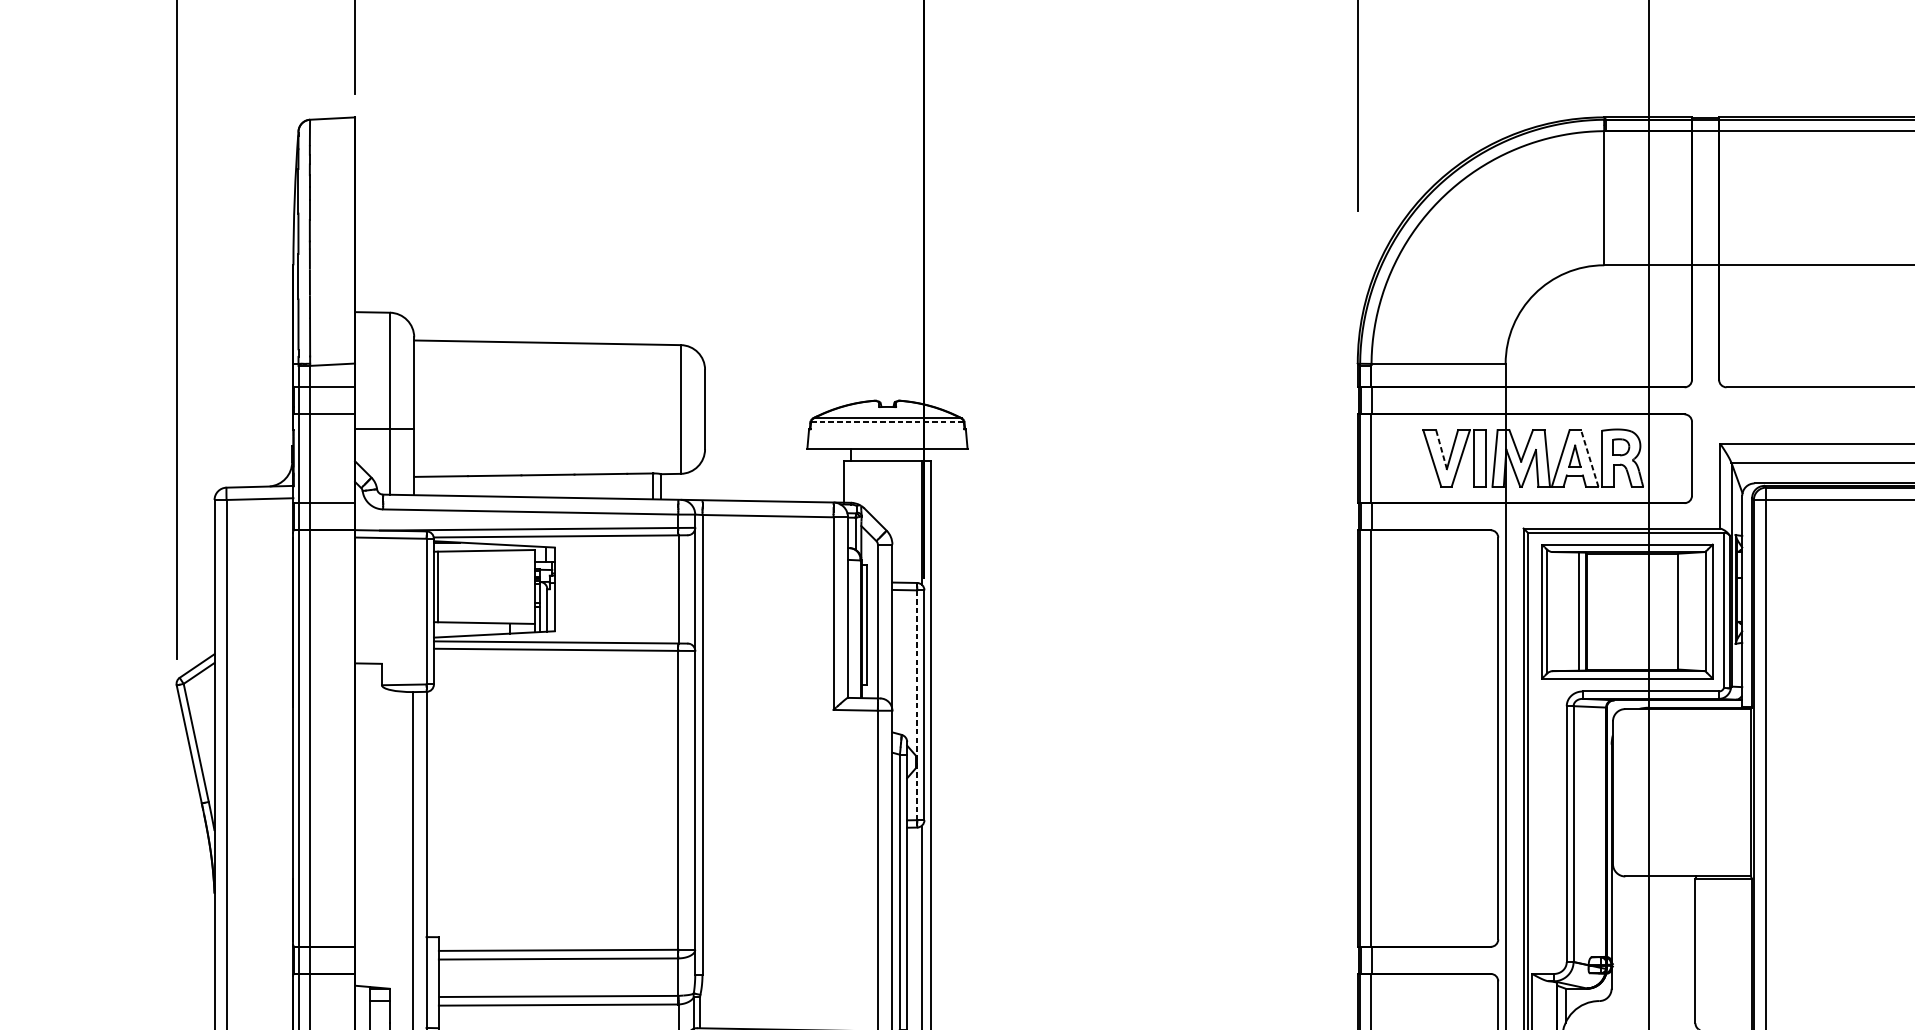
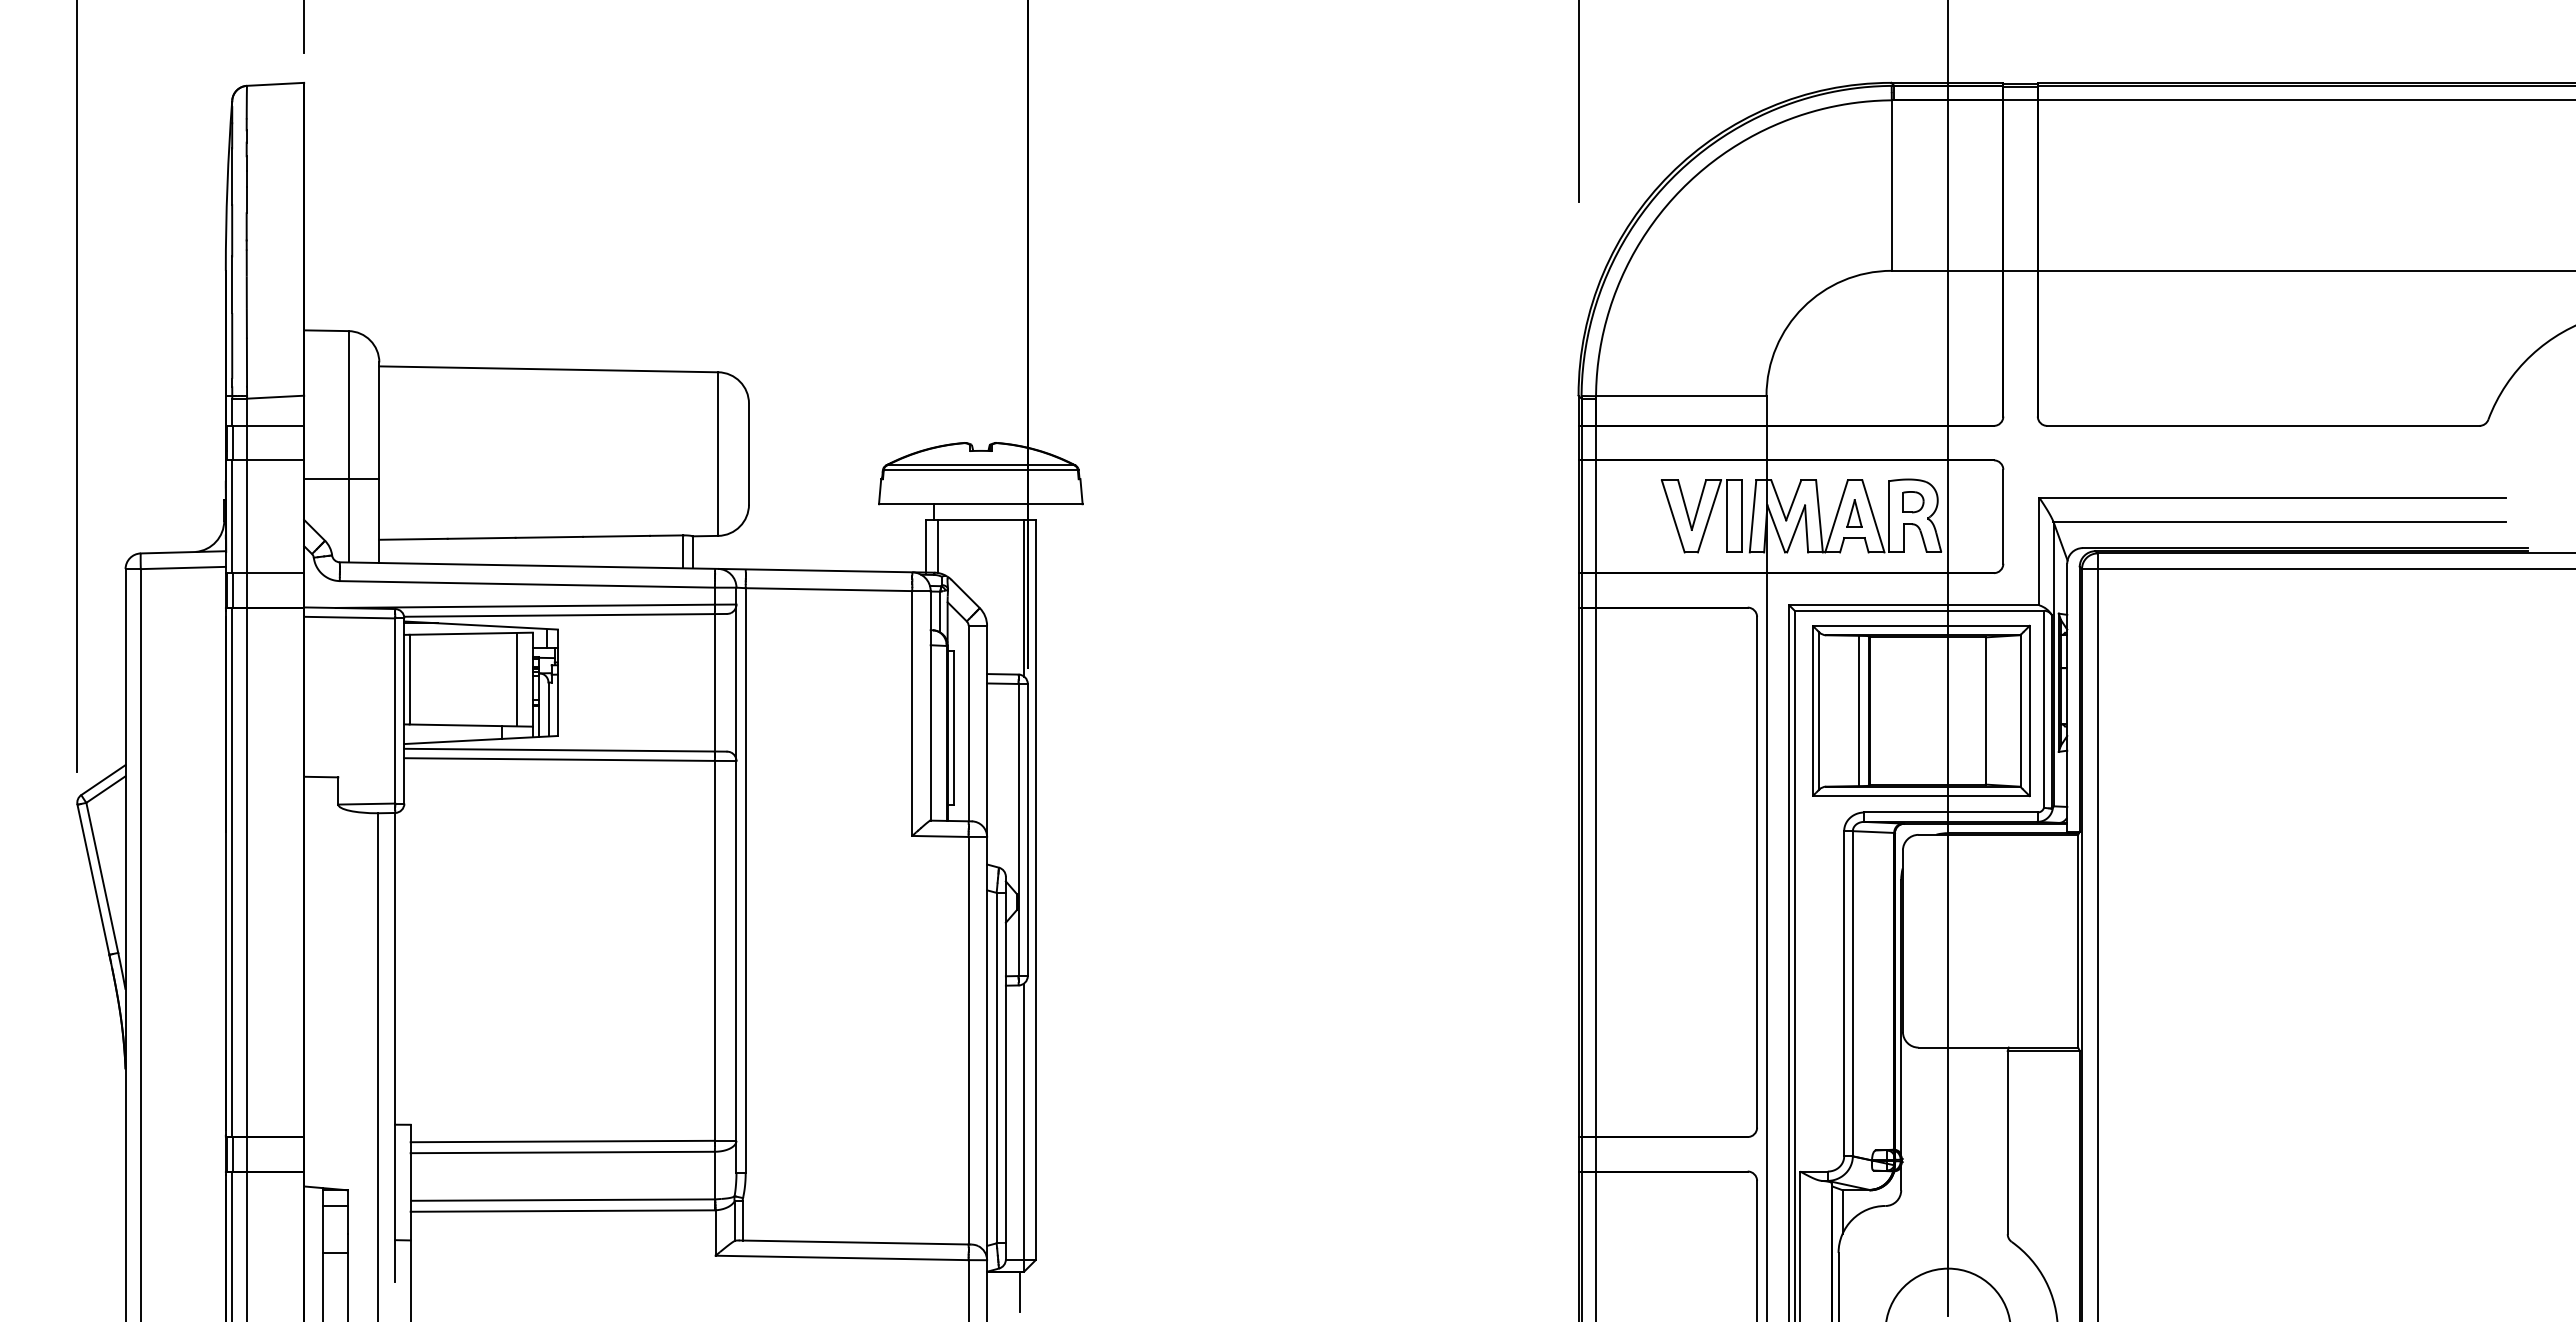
line: (888, 422) -> (981, 470), dashed -> solid
line: (1441, 449) -> (1685, 505), dashed -> solid
line: (1589, 458) -> (1873, 516), dashed -> solid
line: (853, 481) -> (937, 545), added
line: (522, 586) -> (517, 679), added
line: (917, 705) -> (1018, 830), dashed -> solid

